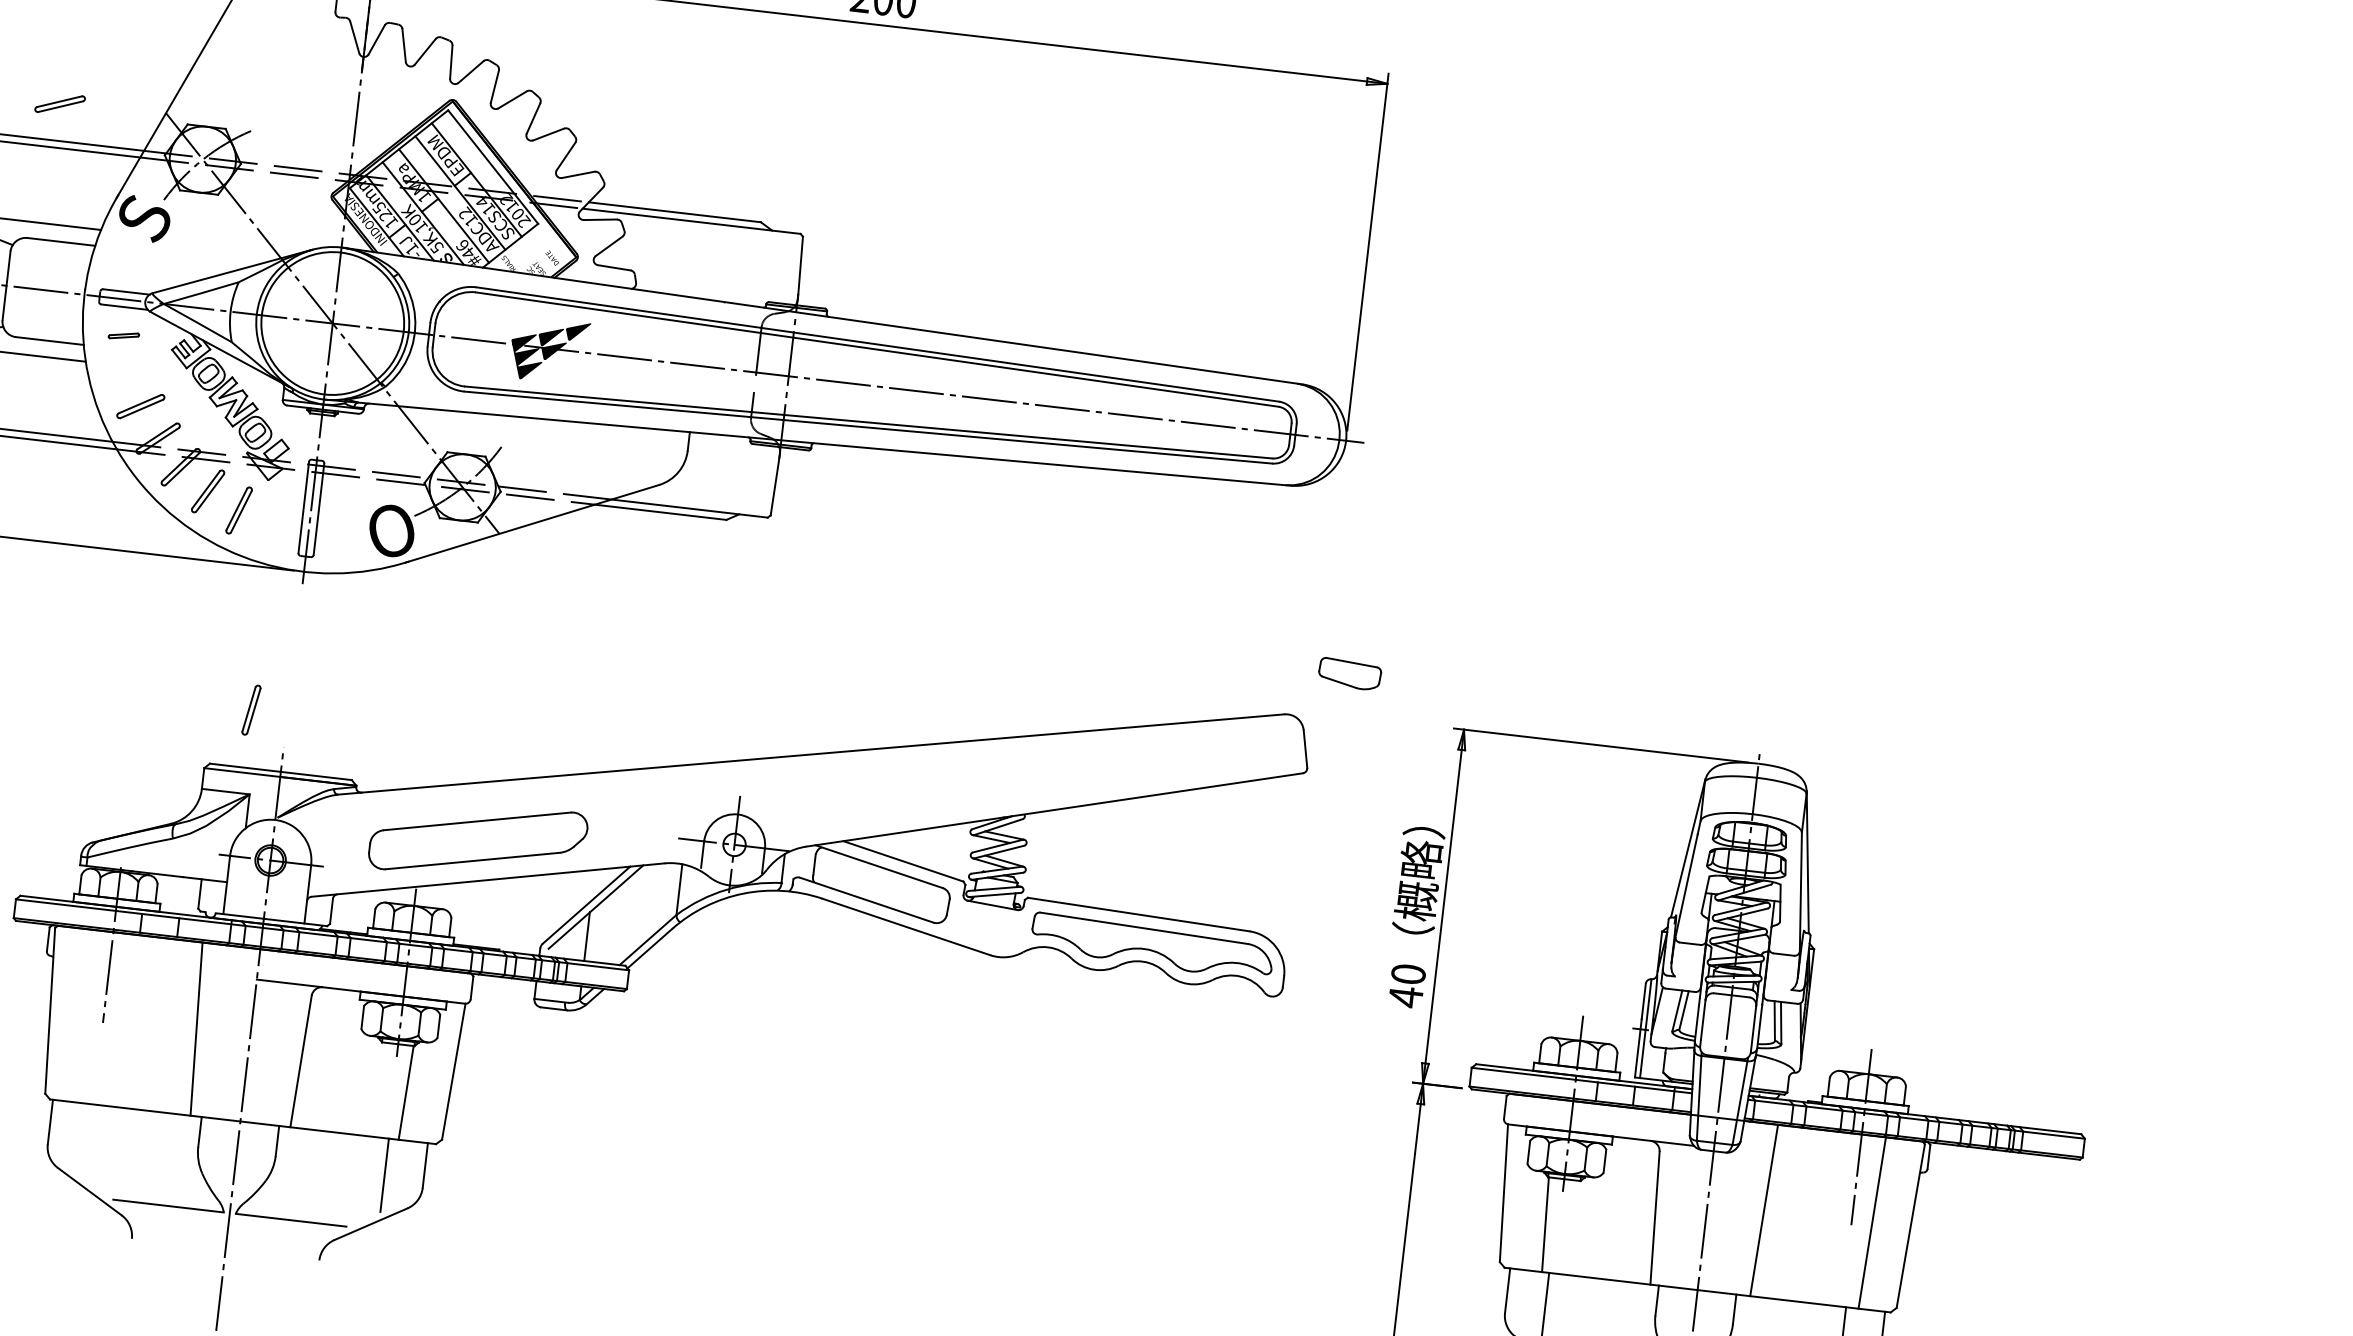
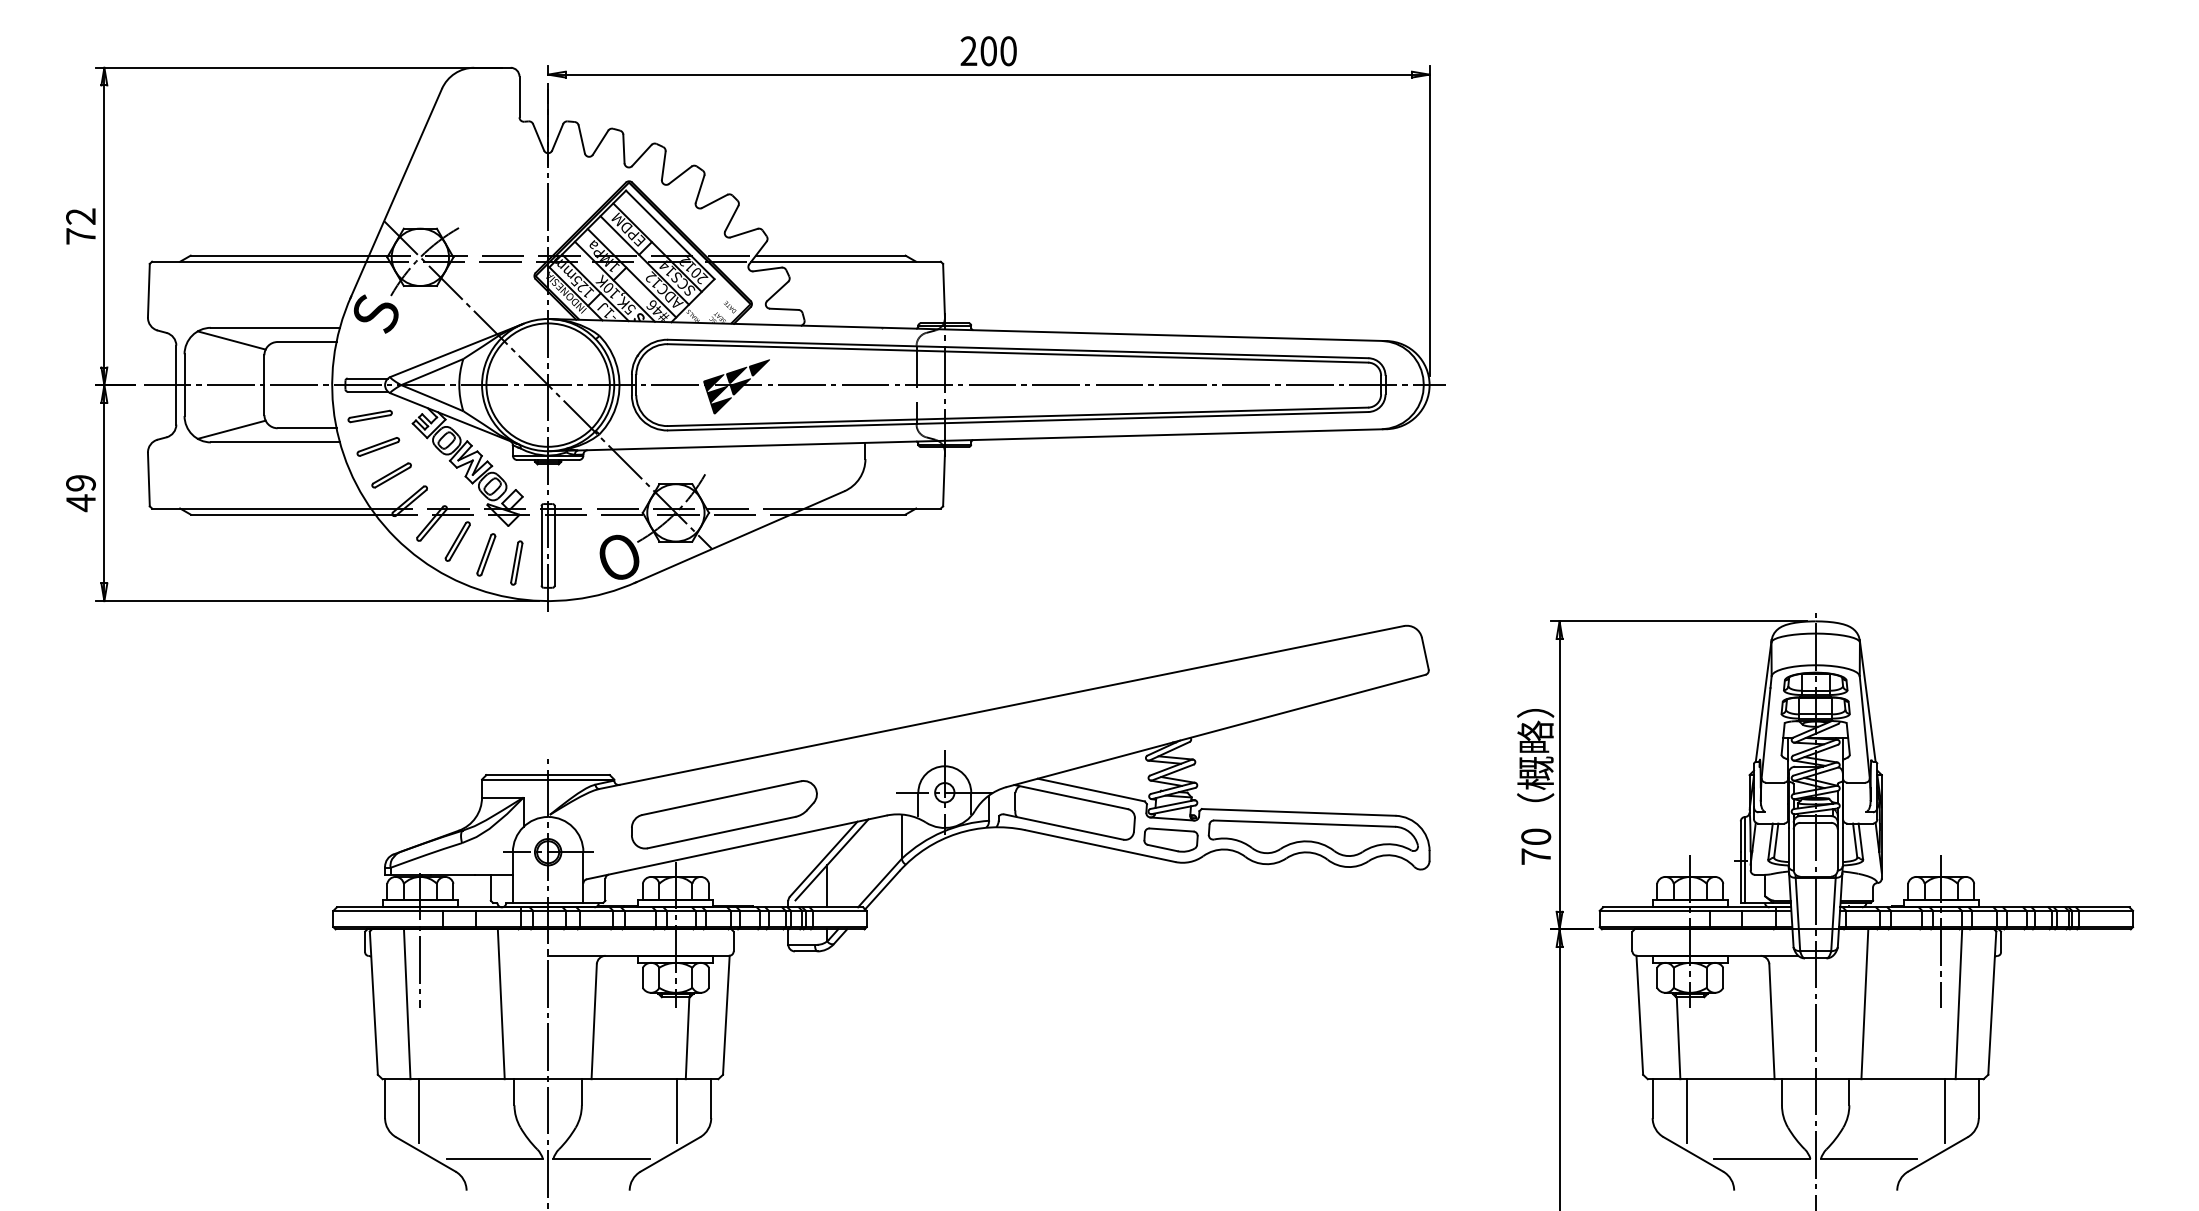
part: (60, 103) -> (378, 446), moved
part: (123, 335) -> (369, 416), size x1.67
part: (1349, 673) -> (1170, 839), moved
part: (251, 709) -> (516, 562), moved
text: (1405, 996) -> (1535, 856), 40 -> 70
line: (87, 1016) -> (406, 1004), added
line: (88, 1140) -> (419, 1110), added

